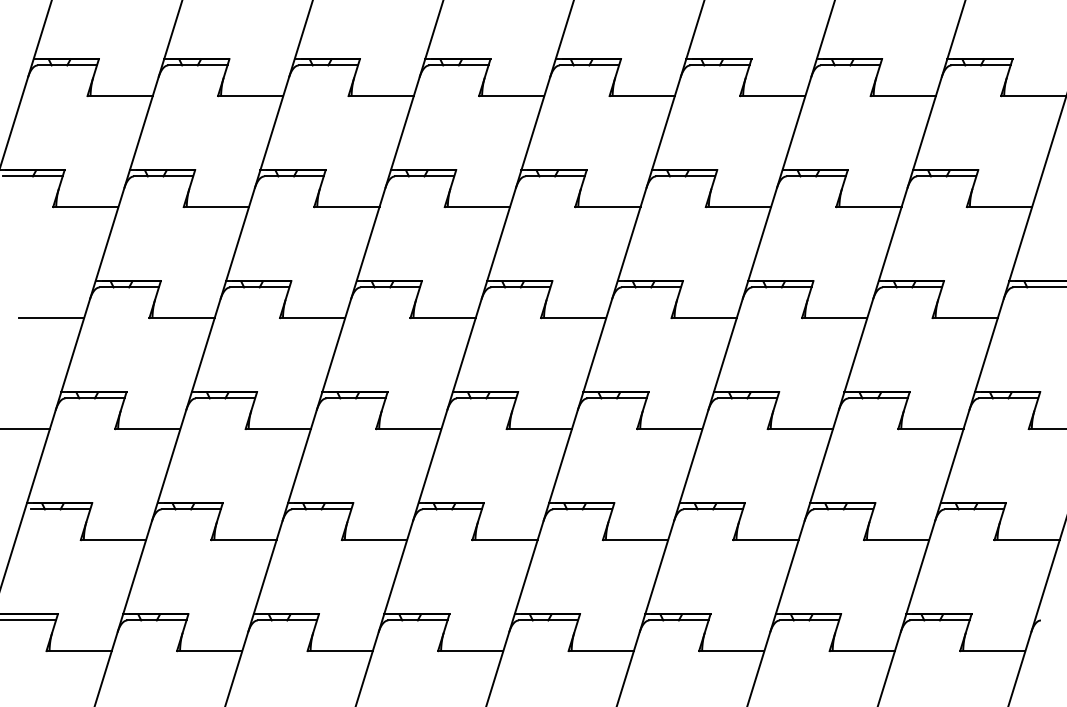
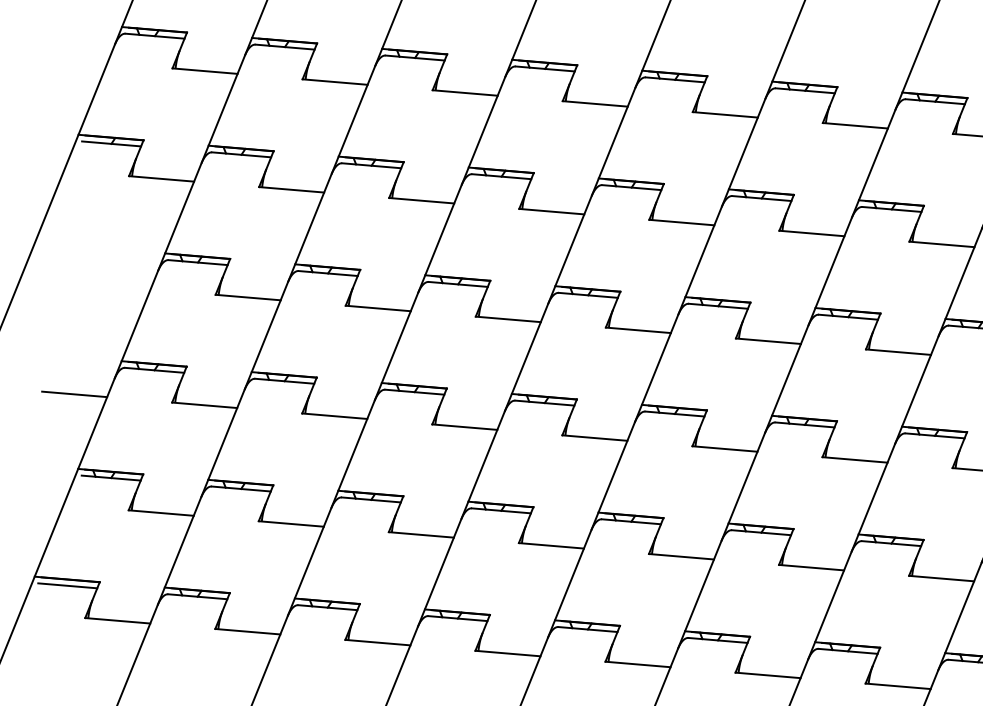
line: (51, 318) -> (118, 287), removed

